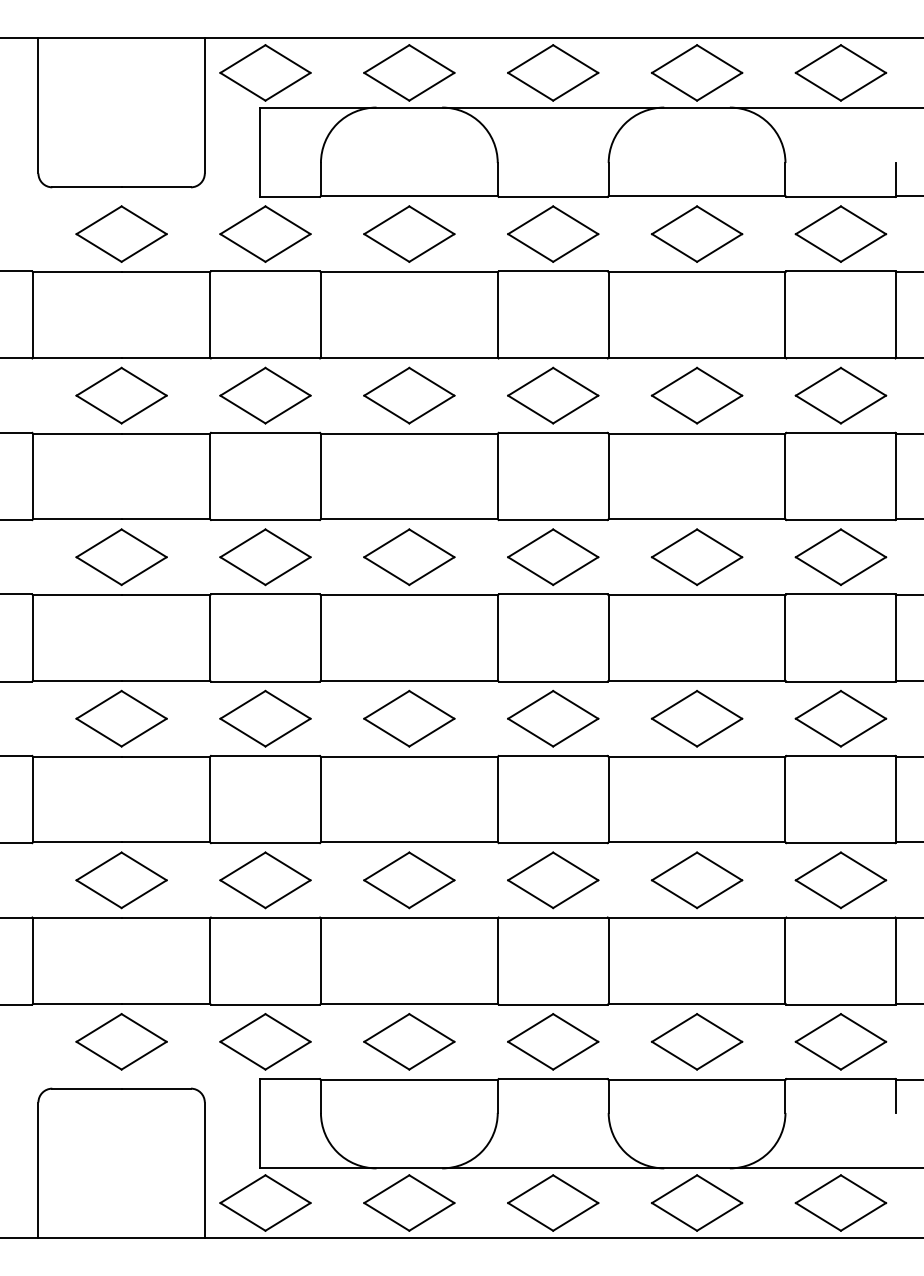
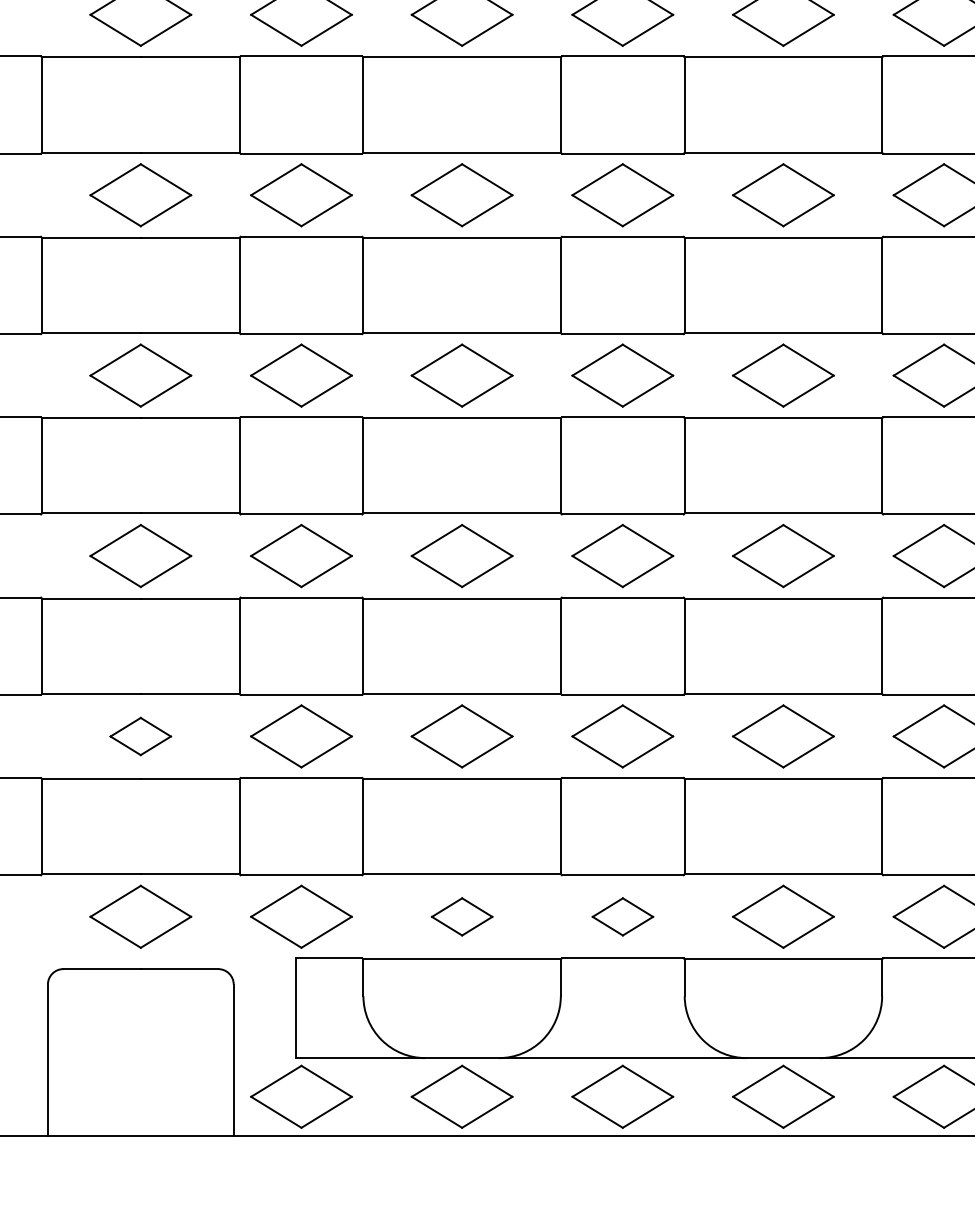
part: (121, 880) -> (140, 736), size x0.6
part: (409, 1041) -> (462, 916), size x0.6
part: (553, 1041) -> (623, 916), size x0.6

